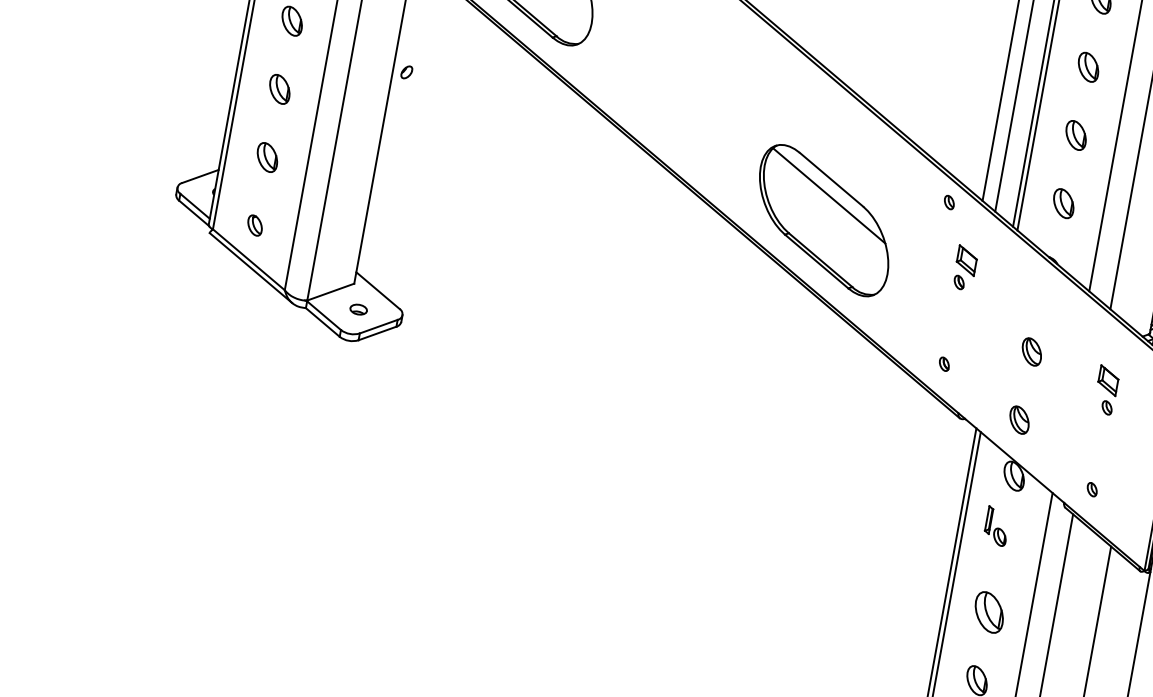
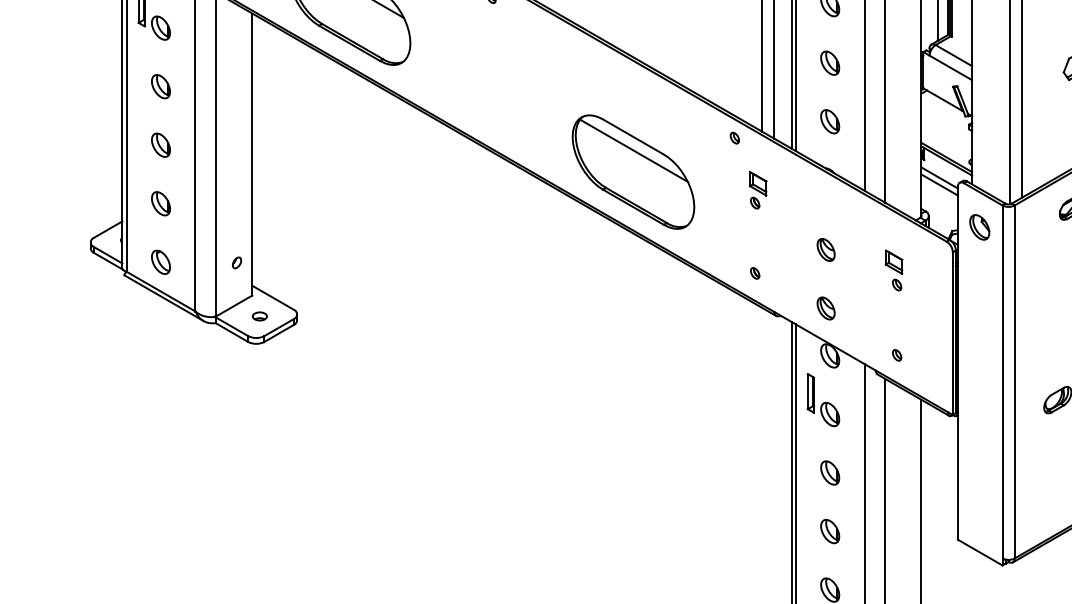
part: (406, 71) -> (236, 262), moved
part: (254, 224) -> (160, 261), size x1.43
part: (997, 526) -> (823, 400), size x1.67
part: (989, 611) -> (830, 472), size x0.71

